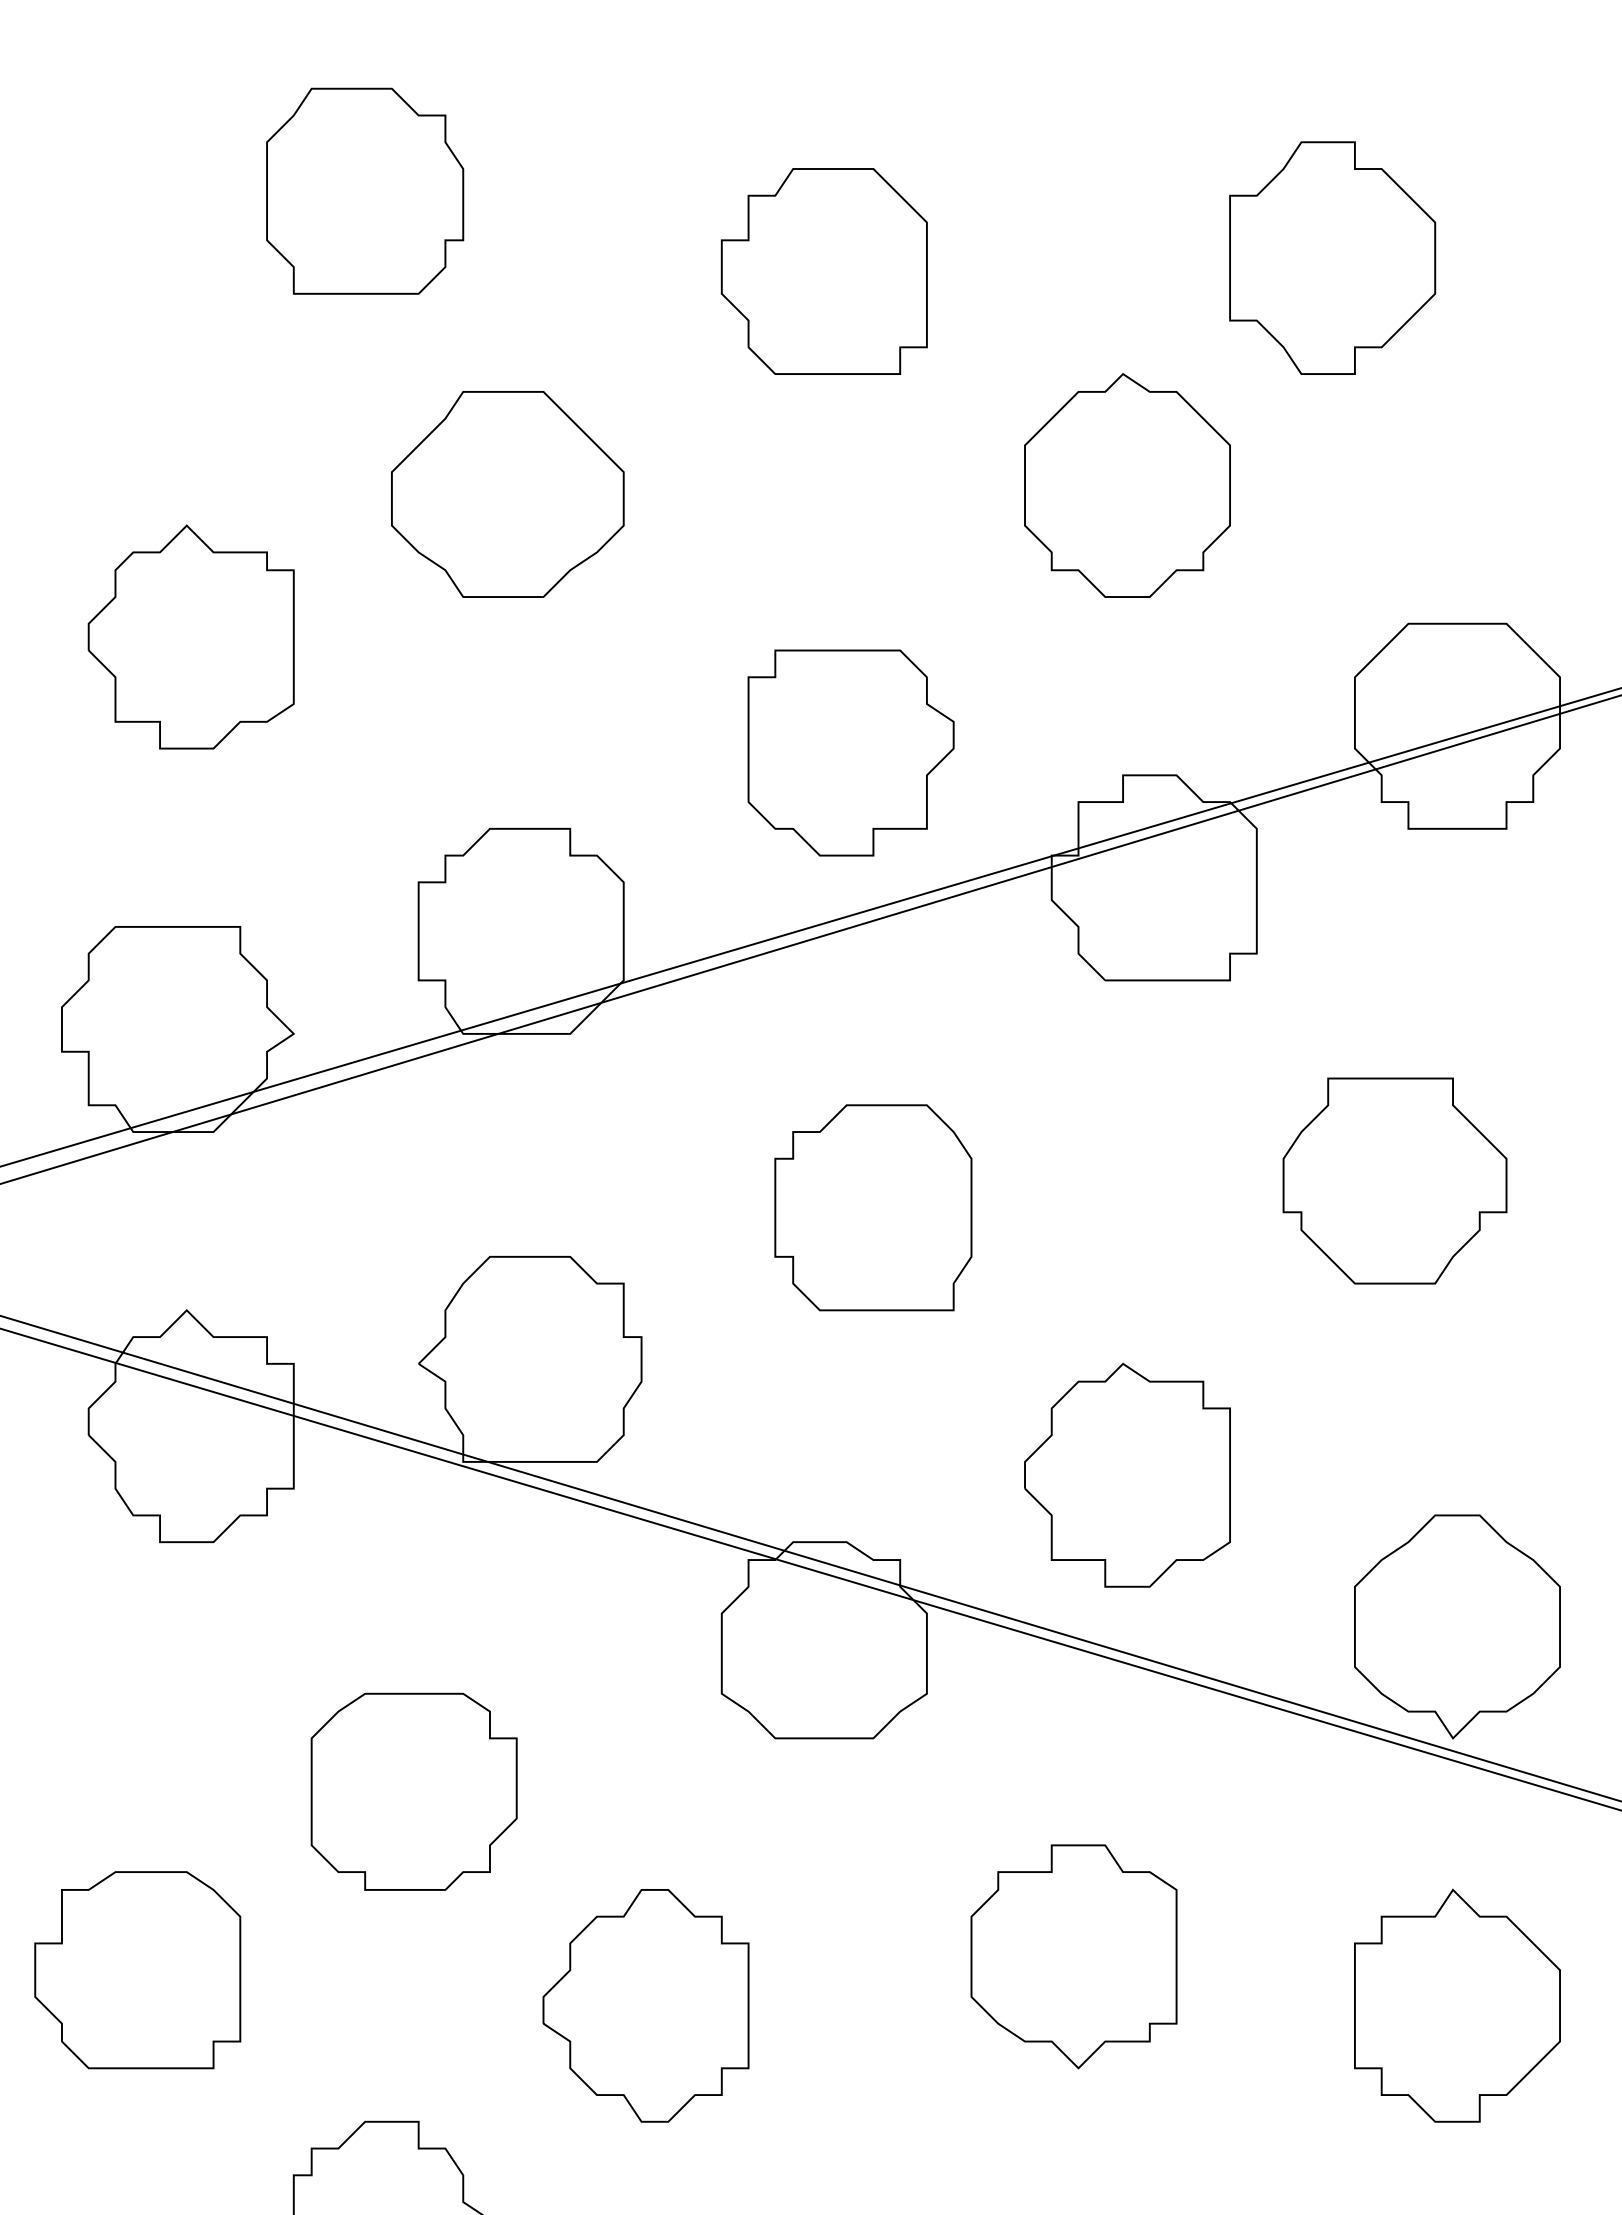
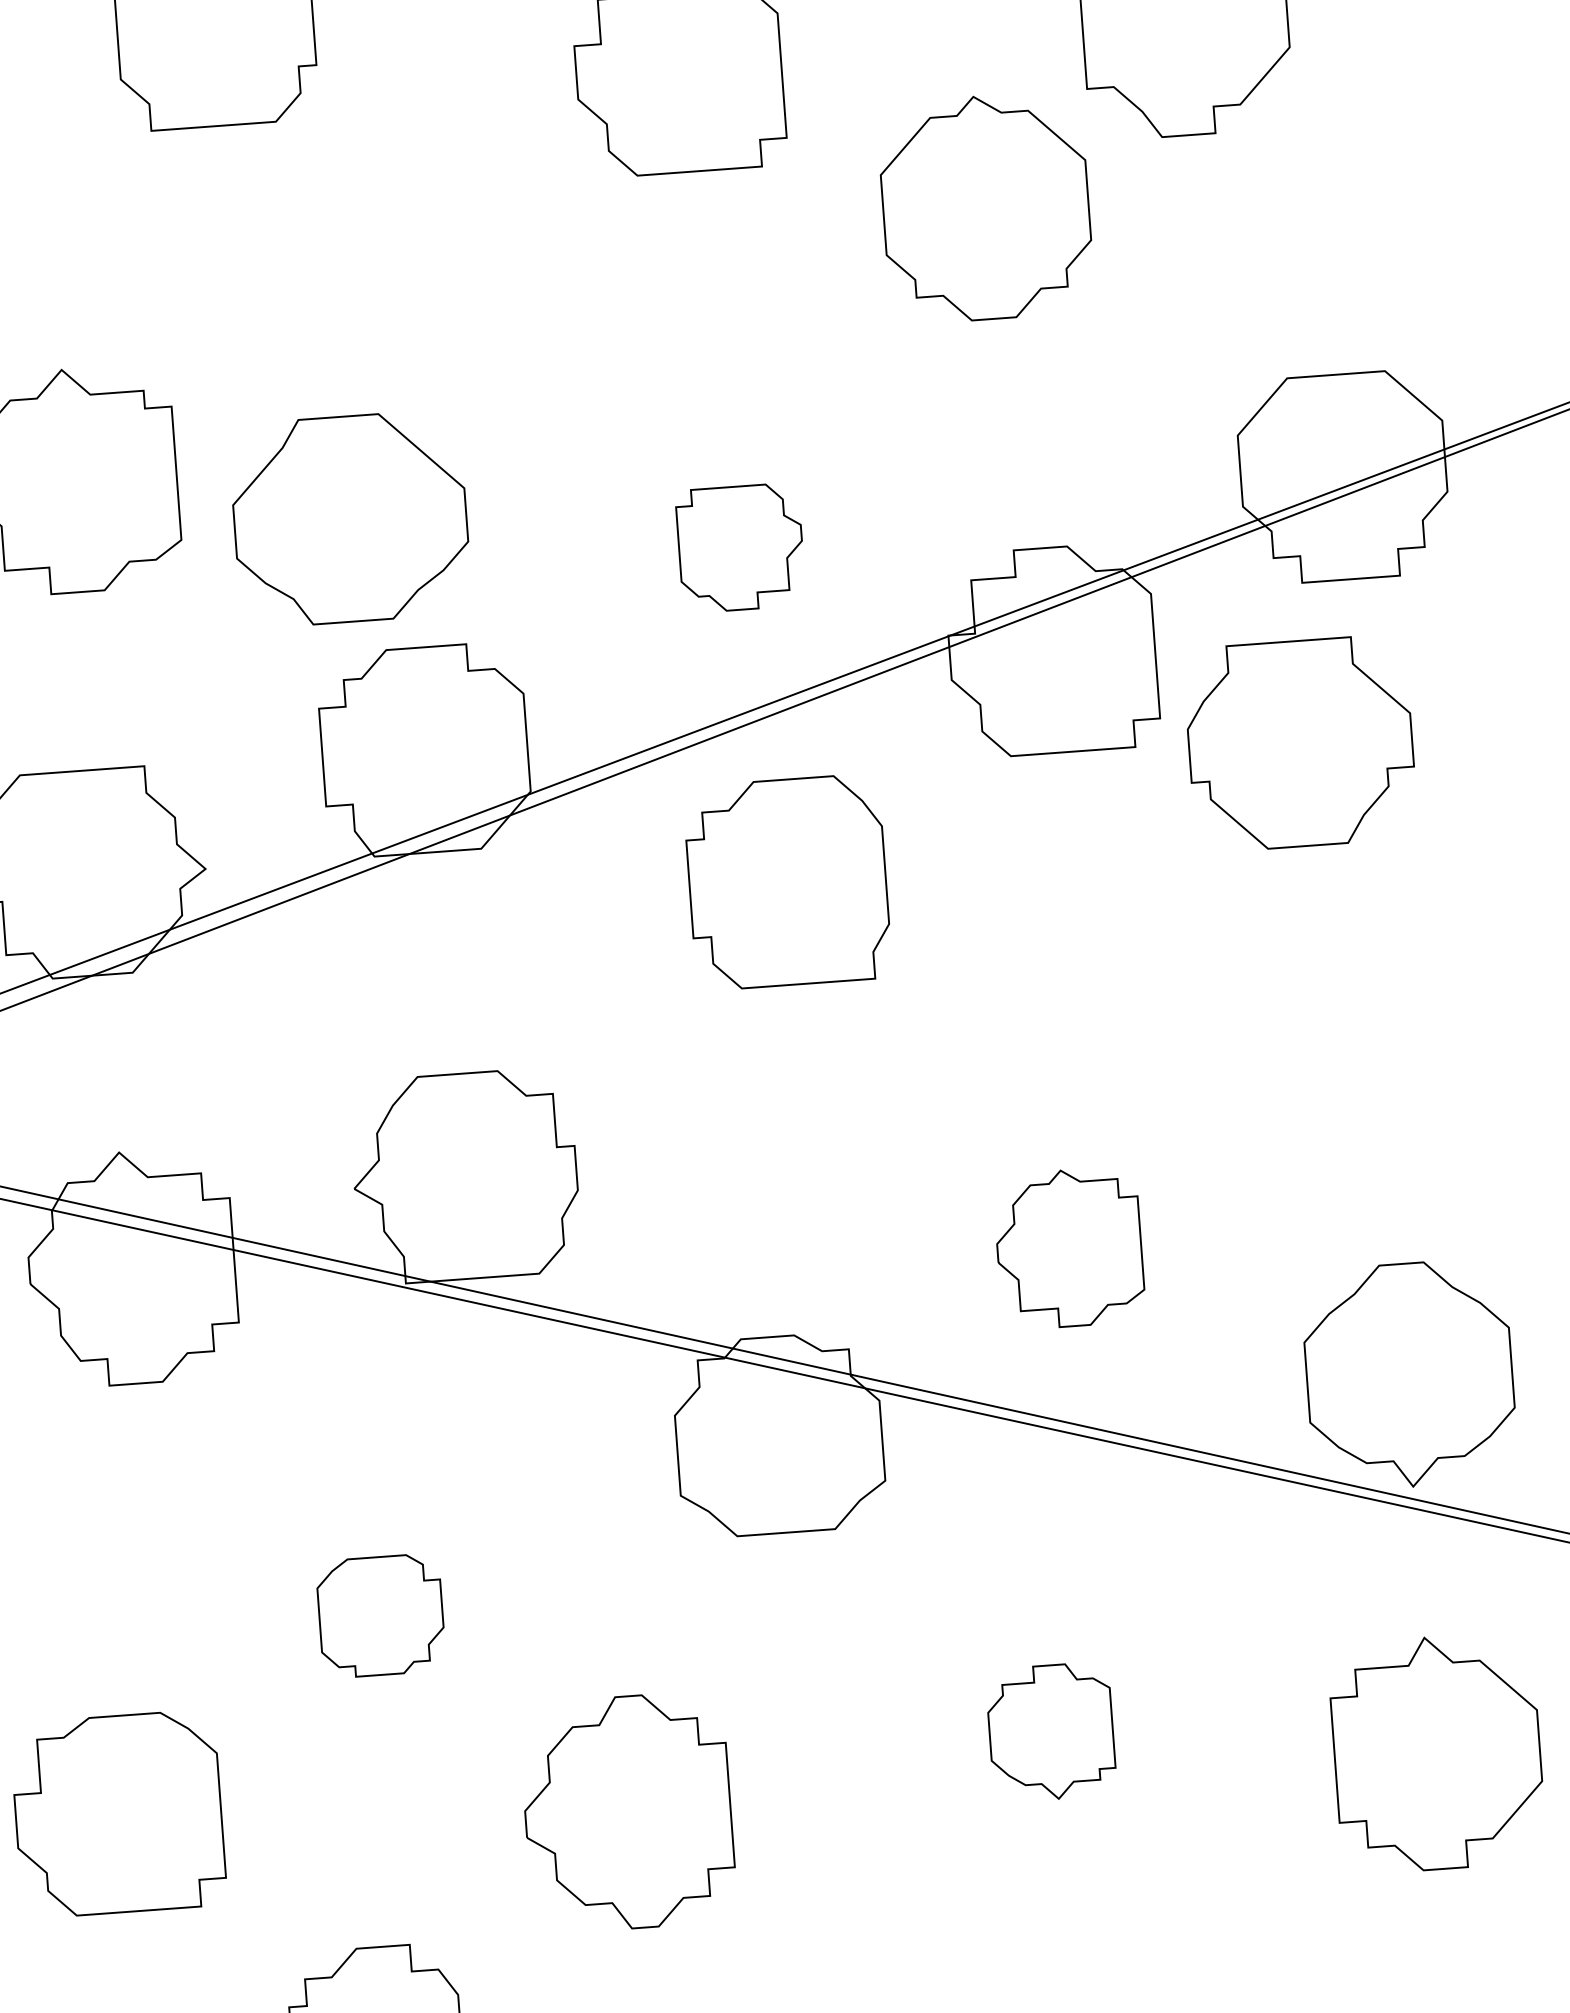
part: (1127, 485) -> (985, 207), moved
part: (507, 494) -> (350, 519), moved
part: (850, 752) -> (740, 547), size x0.6
part: (1394, 1180) -> (1300, 743), moved
part: (873, 1207) -> (787, 881), moved
part: (1127, 1475) -> (1069, 1248), size x0.7
part: (413, 1791) -> (380, 1615), size x0.6
part: (1073, 1956) -> (1050, 1732), size x0.6

